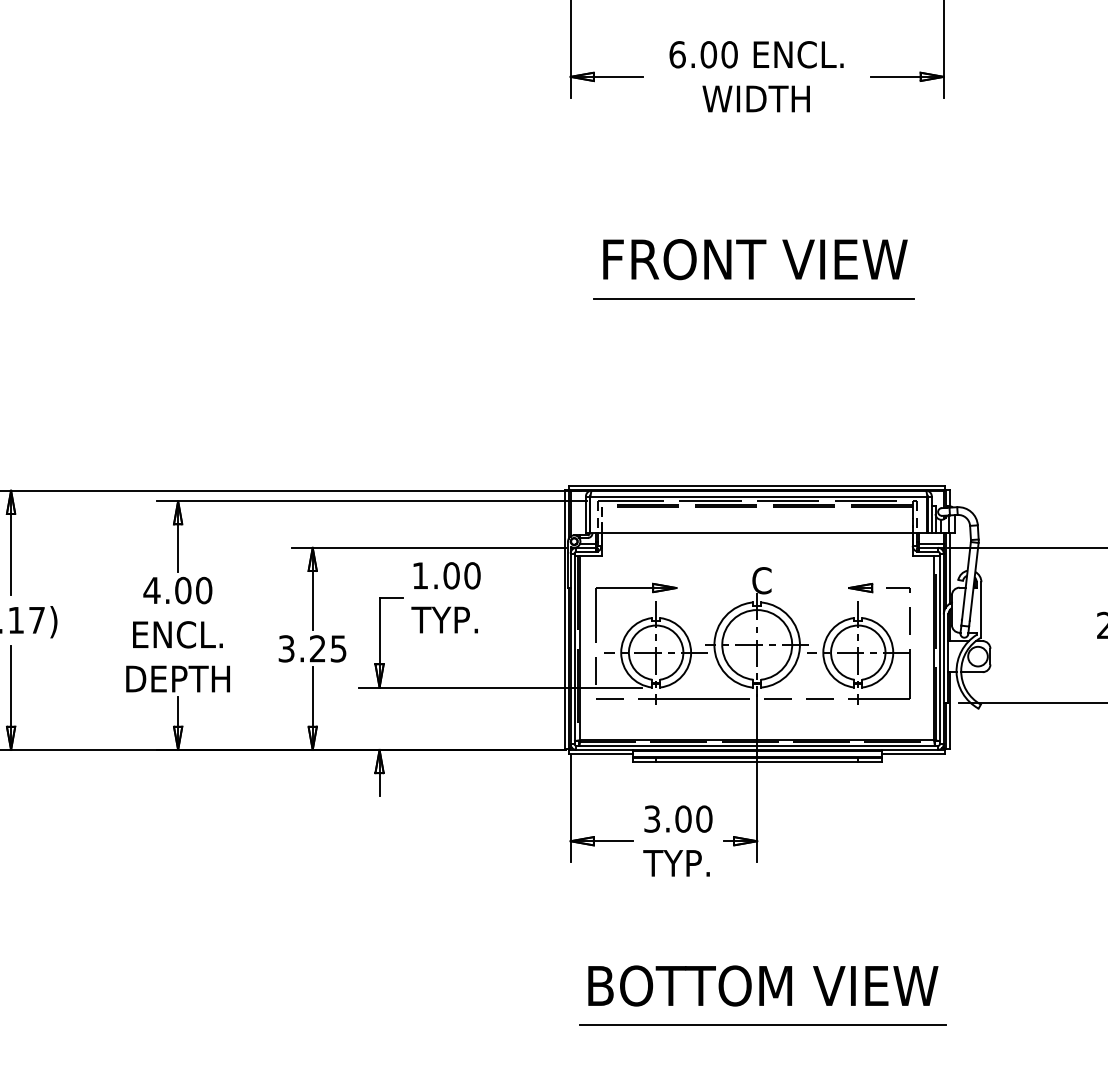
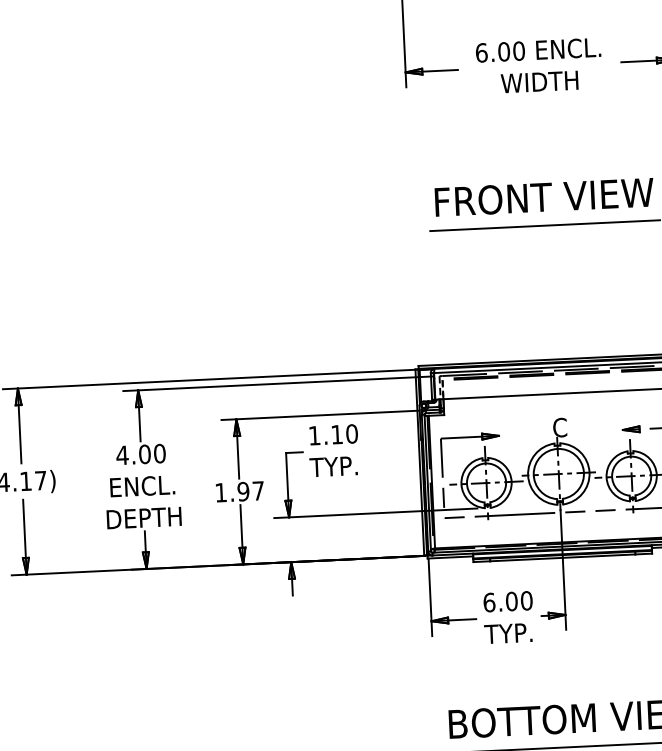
text: (451, 575) -> (336, 434), 1.00 -> 1.10
text: (312, 648) -> (239, 491), 3.25 -> 1.97
text: (652, 818) -> (489, 602), 3.00 -> 6.00

